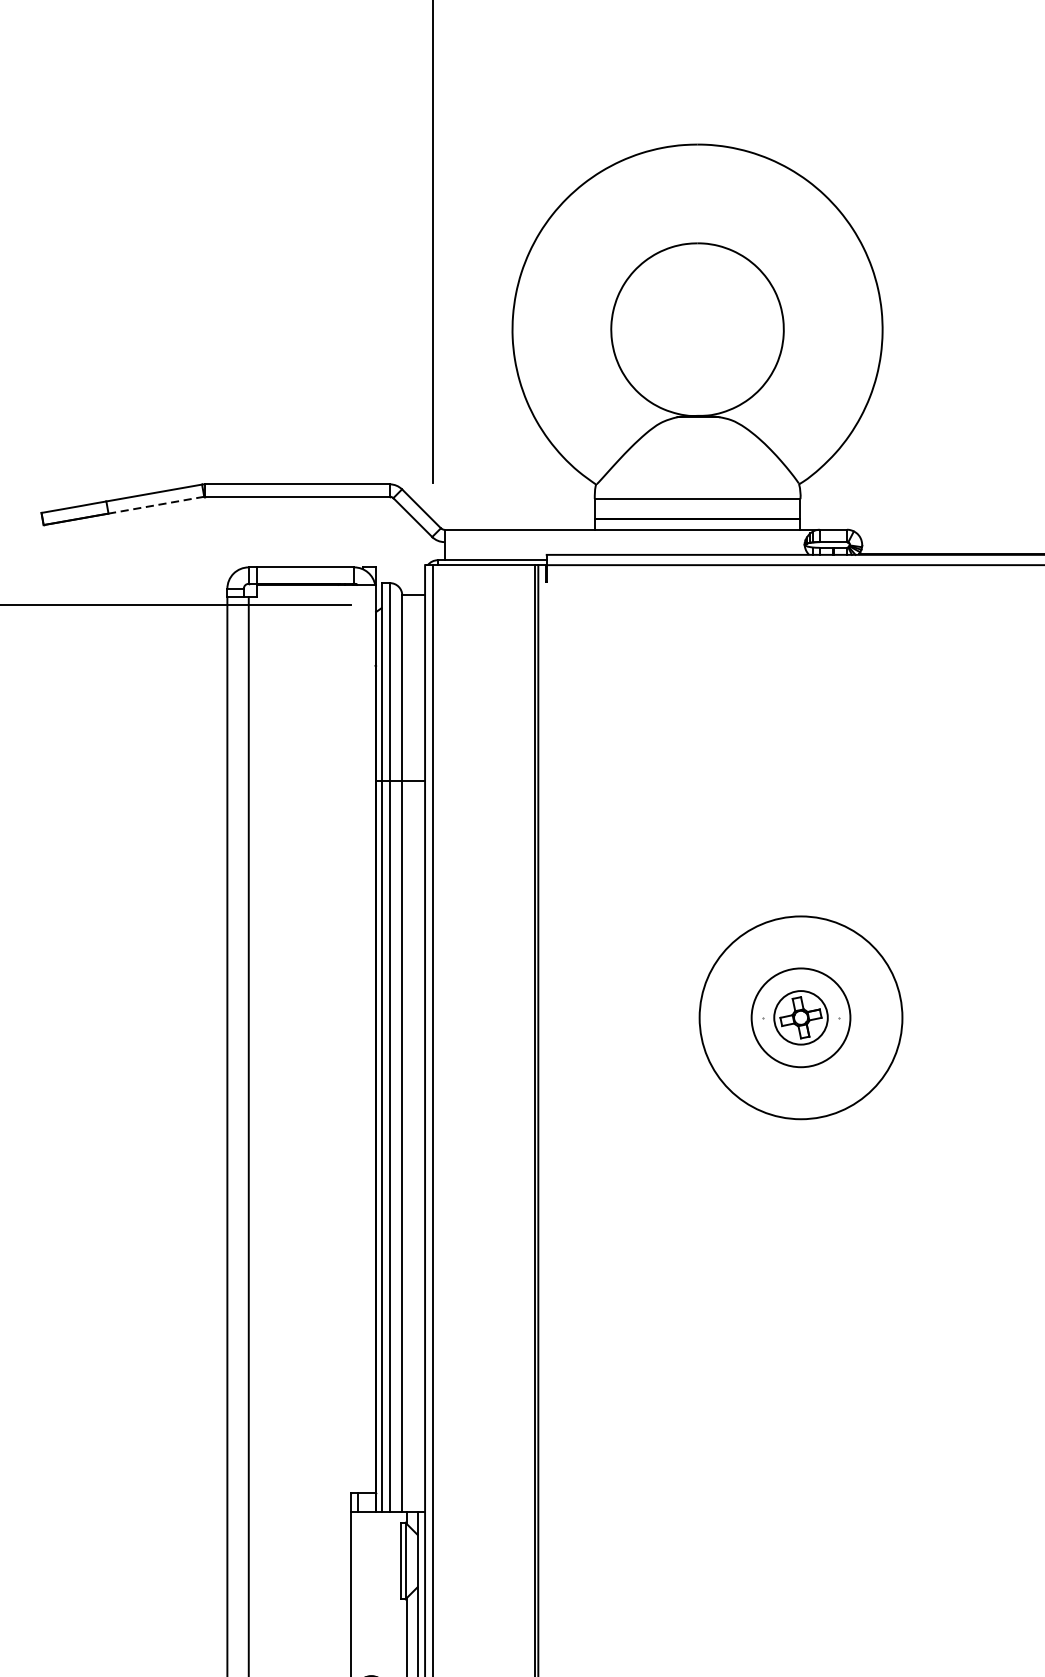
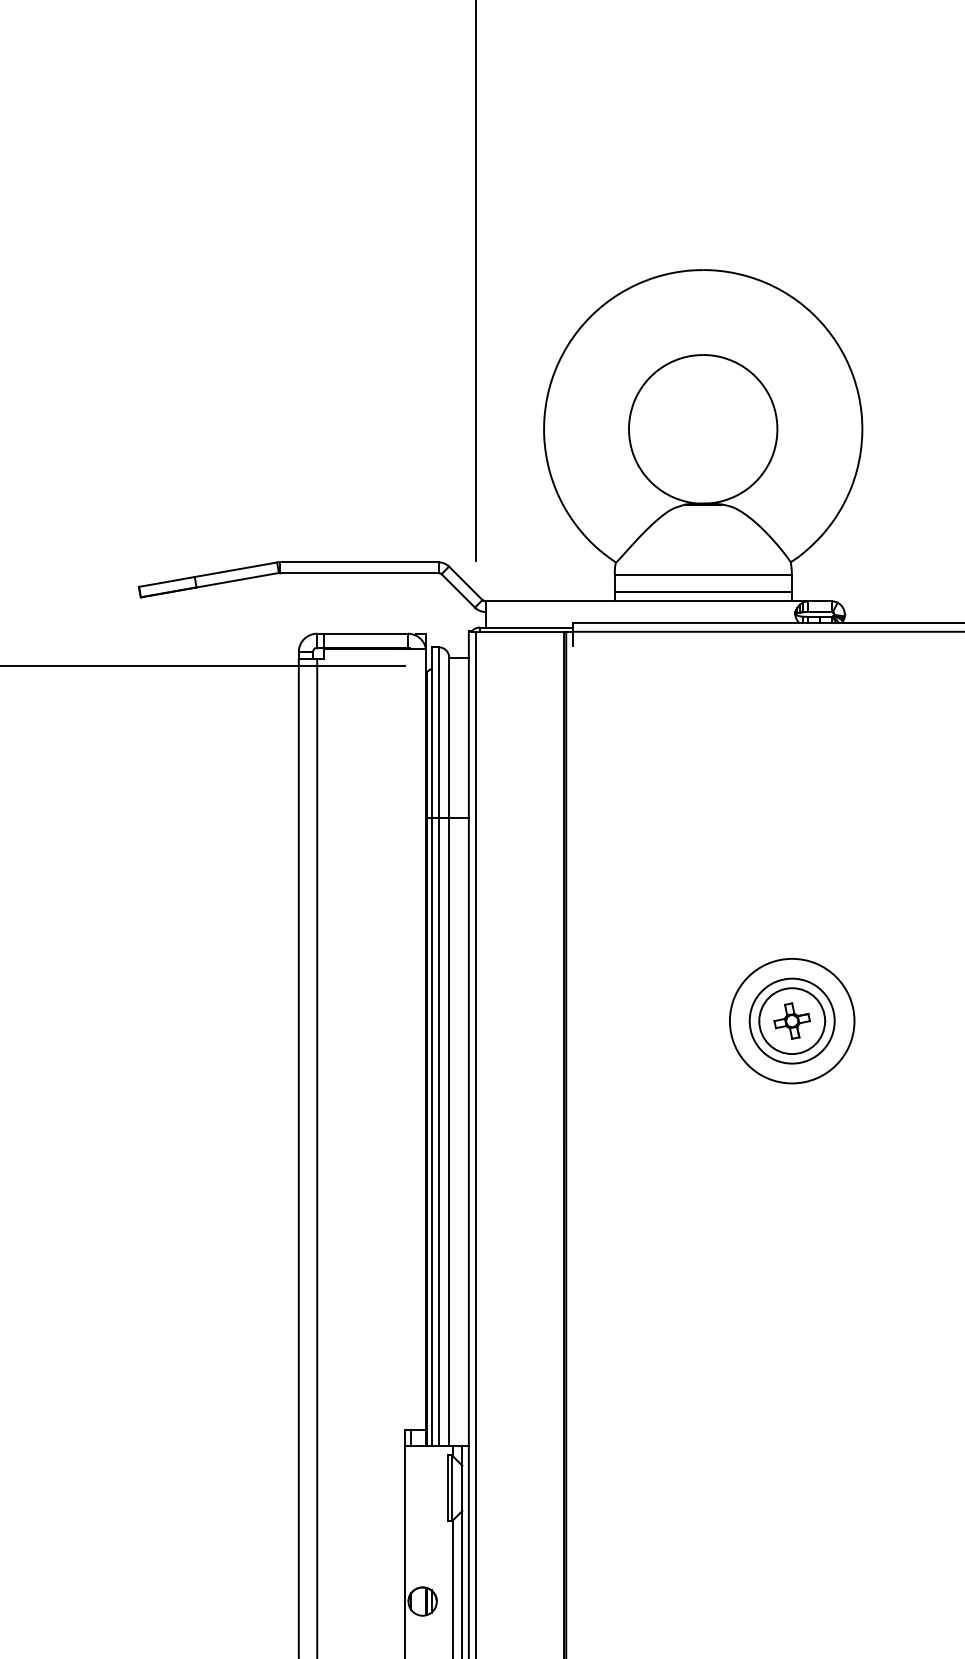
line: (156, 505) -> (237, 580), dashed -> solid
circle: (800, 1017) -> (791, 1020), size x0.71
circle: (801, 1018) -> (792, 1021), size x1.43

